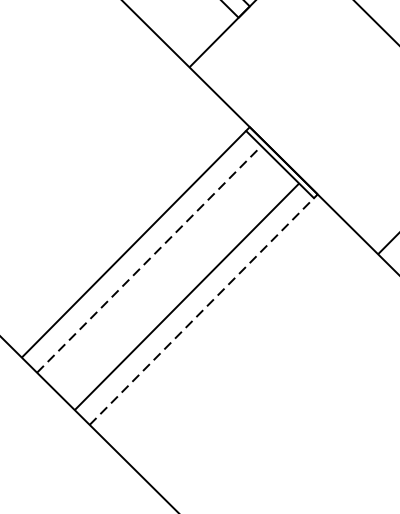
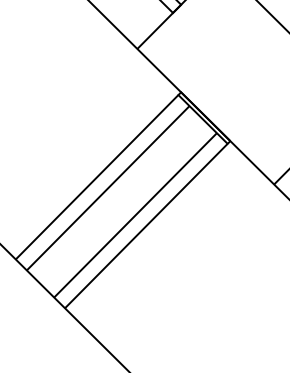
line: (149, 259) -> (108, 188), dashed -> solid
line: (202, 312) -> (146, 226), dashed -> solid

